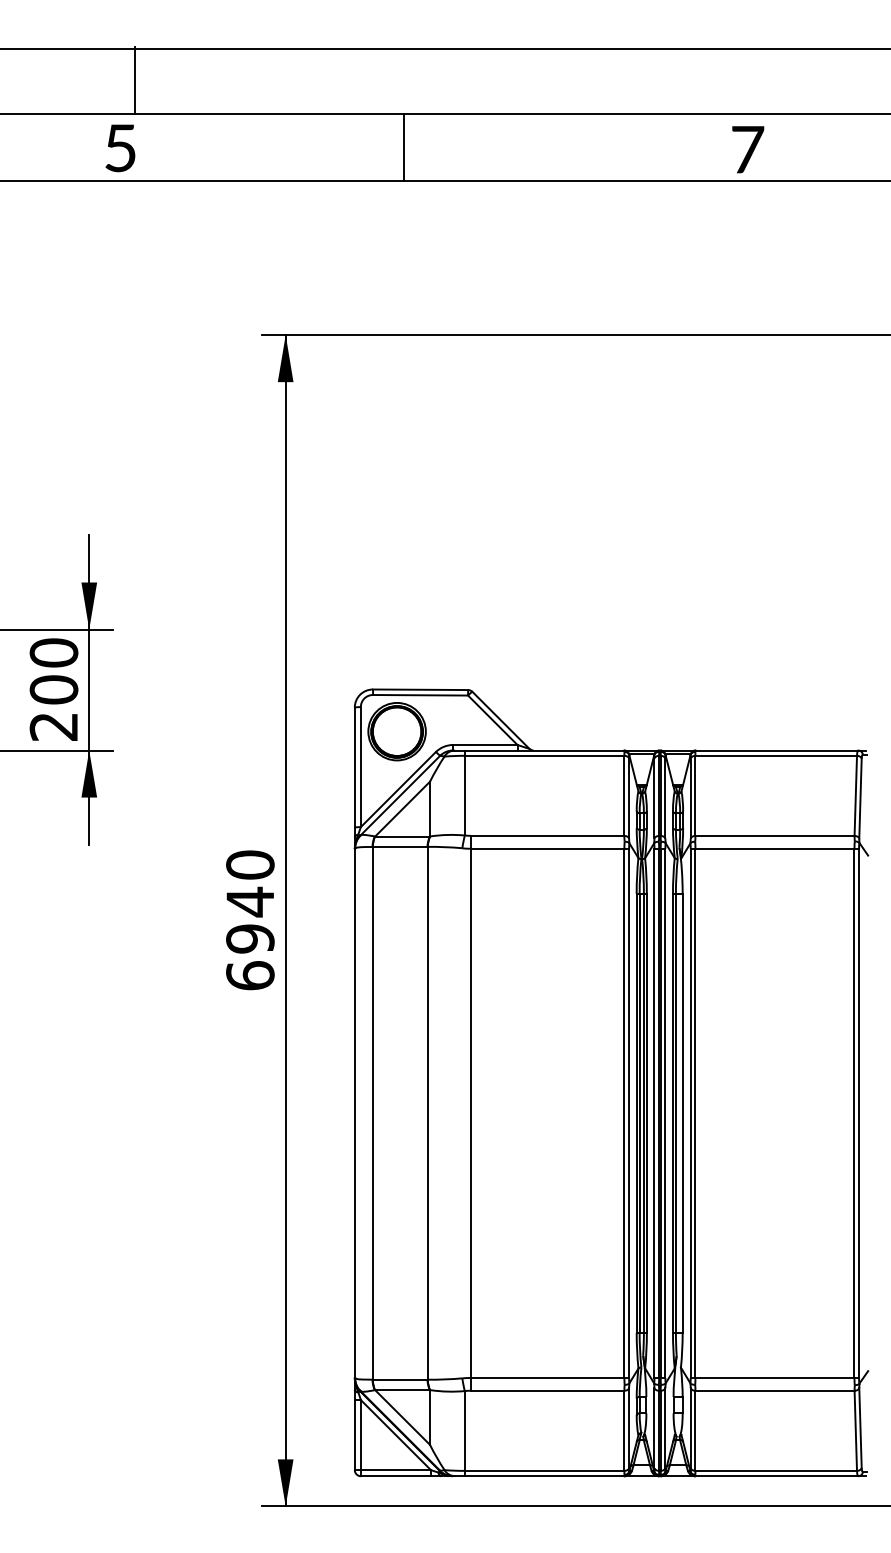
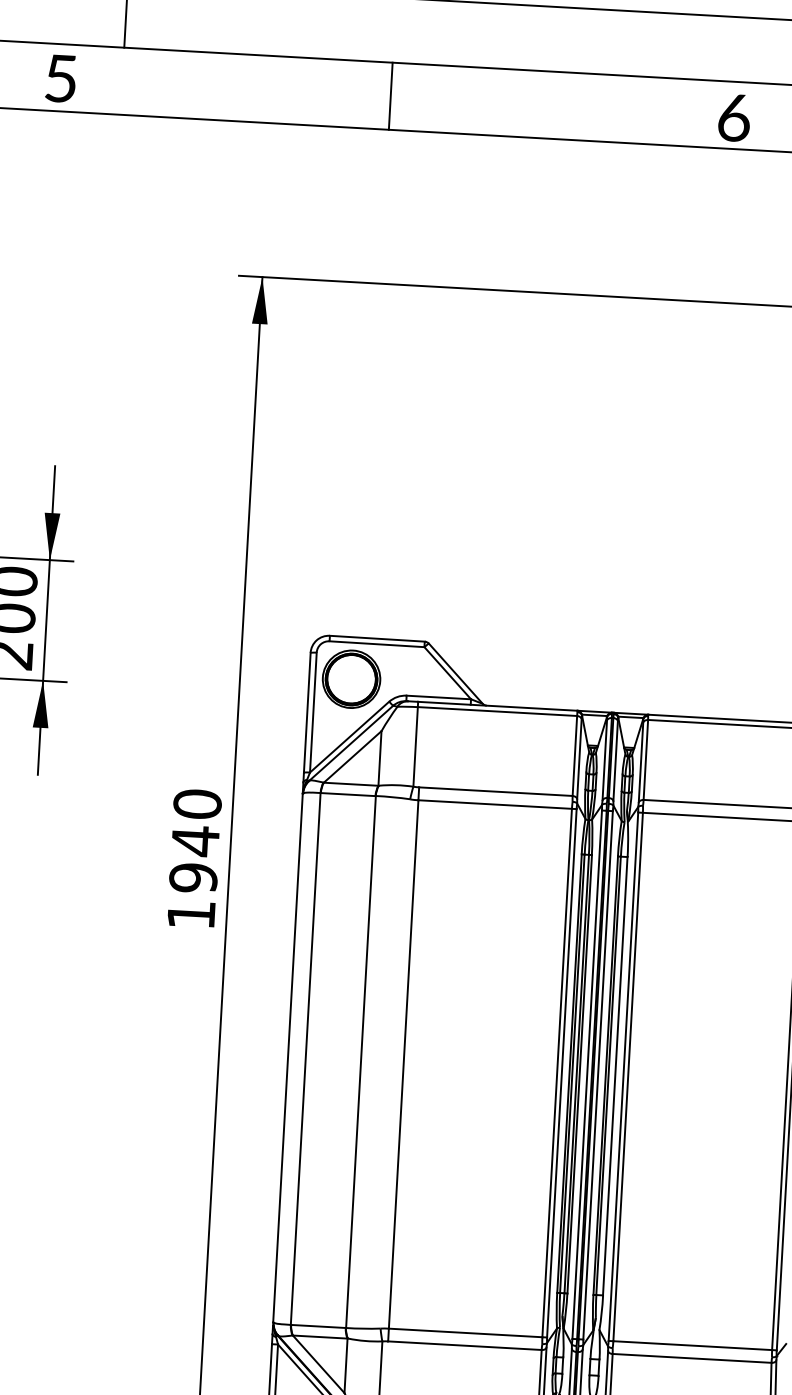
text: (120, 148) -> (61, 78), moved
text: (748, 149) -> (734, 117), 7 -> 6
text: (250, 975) -> (191, 914), 6940 -> 1940

